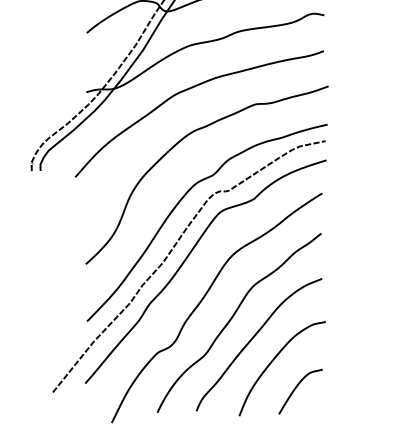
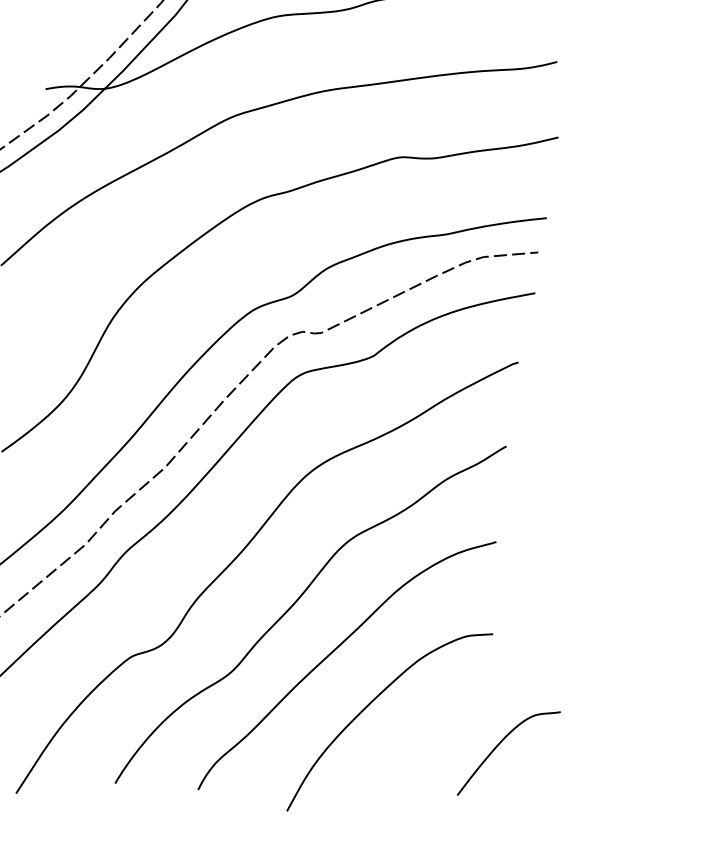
curve: (297, 387) -> (503, 743), moved

